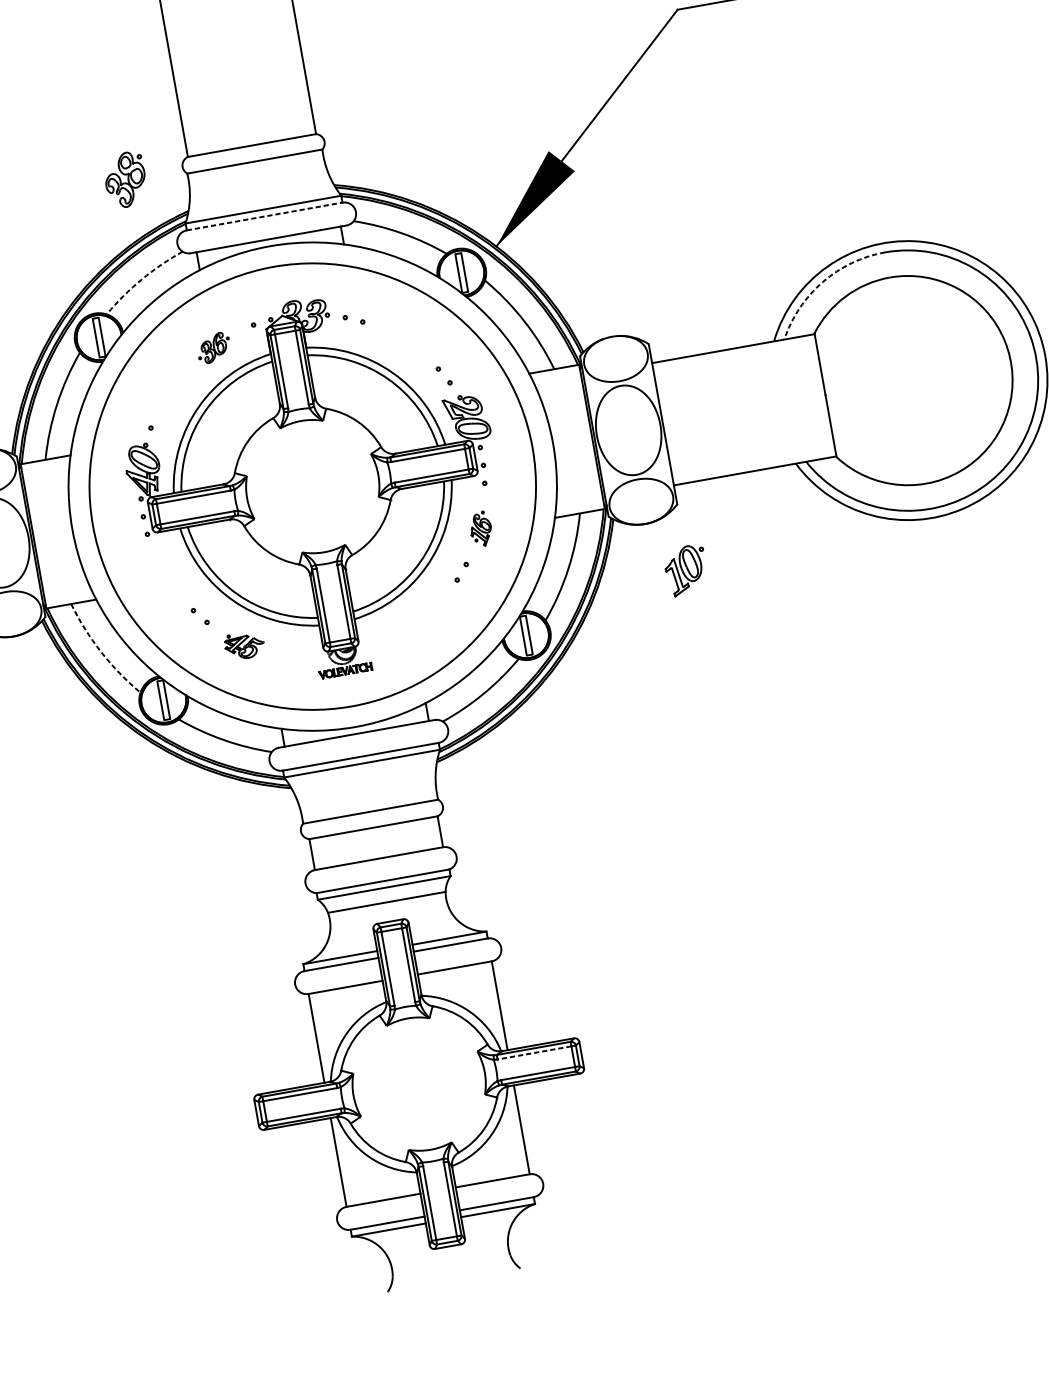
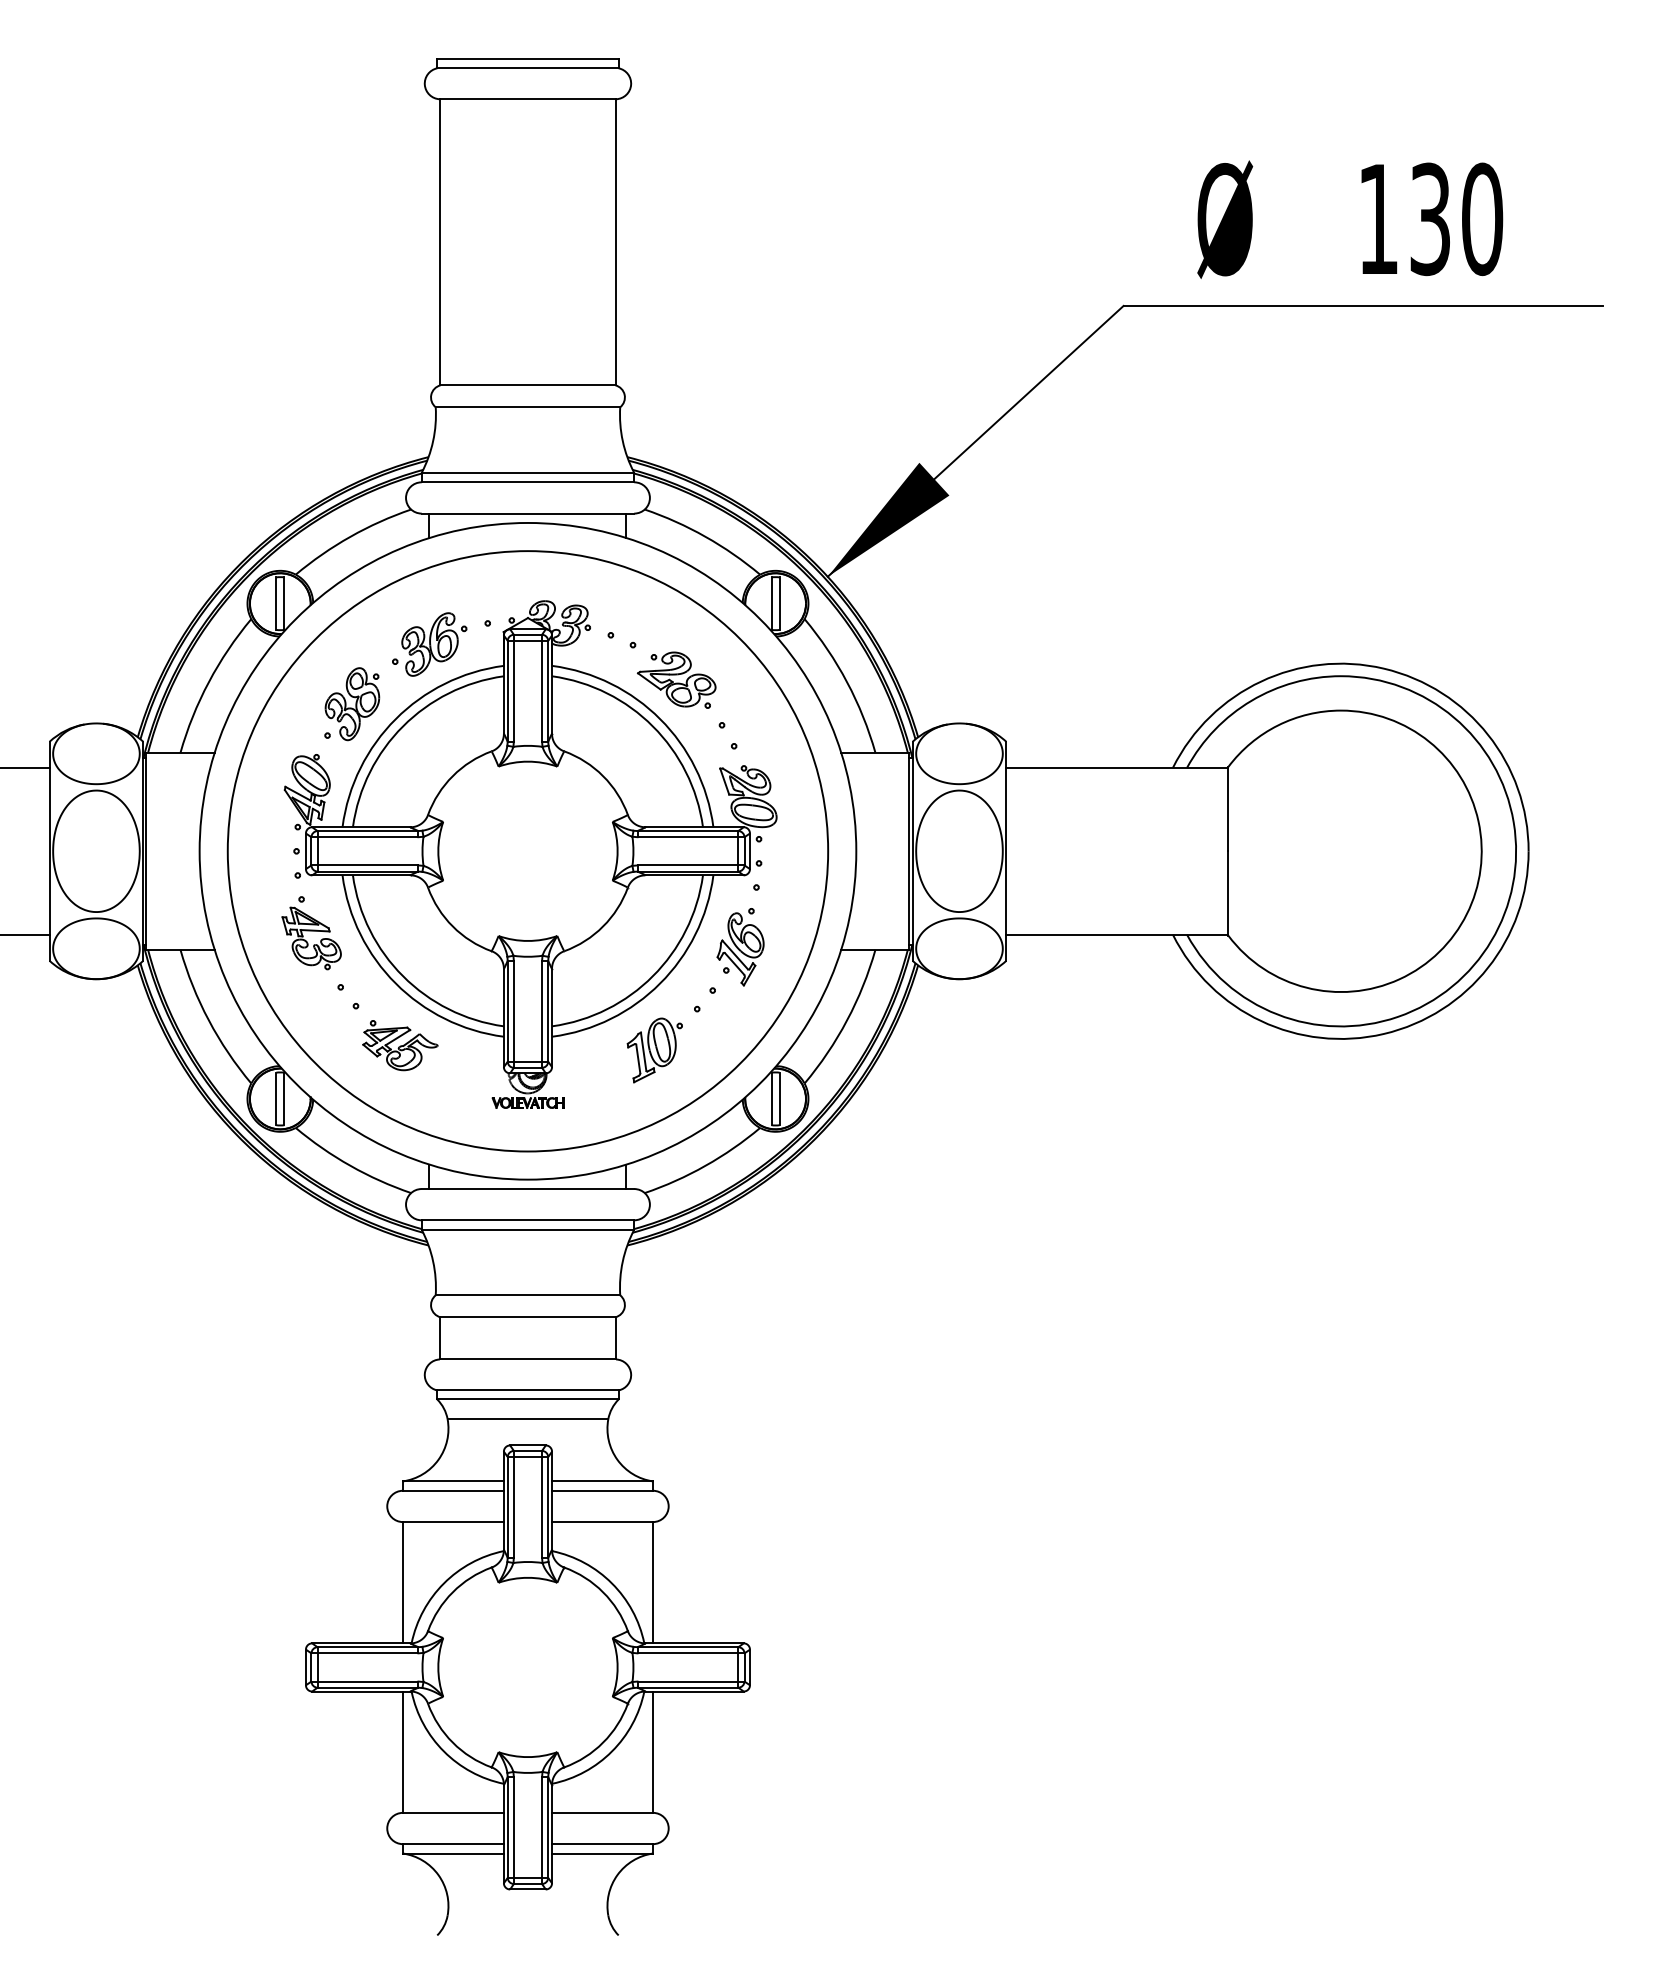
part: (125, 180) -> (352, 704), moved
line: (265, 216) -> (528, 482), dashed -> solid
arc: (141, 279) -> (350, 536), dashed -> solid
arc: (822, 281) -> (1251, 700), dashed -> solid
part: (399, 341) -> (676, 679), added
part: (213, 348) -> (429, 644), size x1.67
part: (480, 529) -> (740, 947), size x1.67
part: (686, 570) -> (654, 1050), moved
part: (165, 575) -> (311, 933), added
part: (244, 645) -> (400, 1045), size x1.43
arc: (100, 652) -> (208, 1020), dashed -> solid
line: (534, 1053) -> (687, 1653), dashed -> solid

